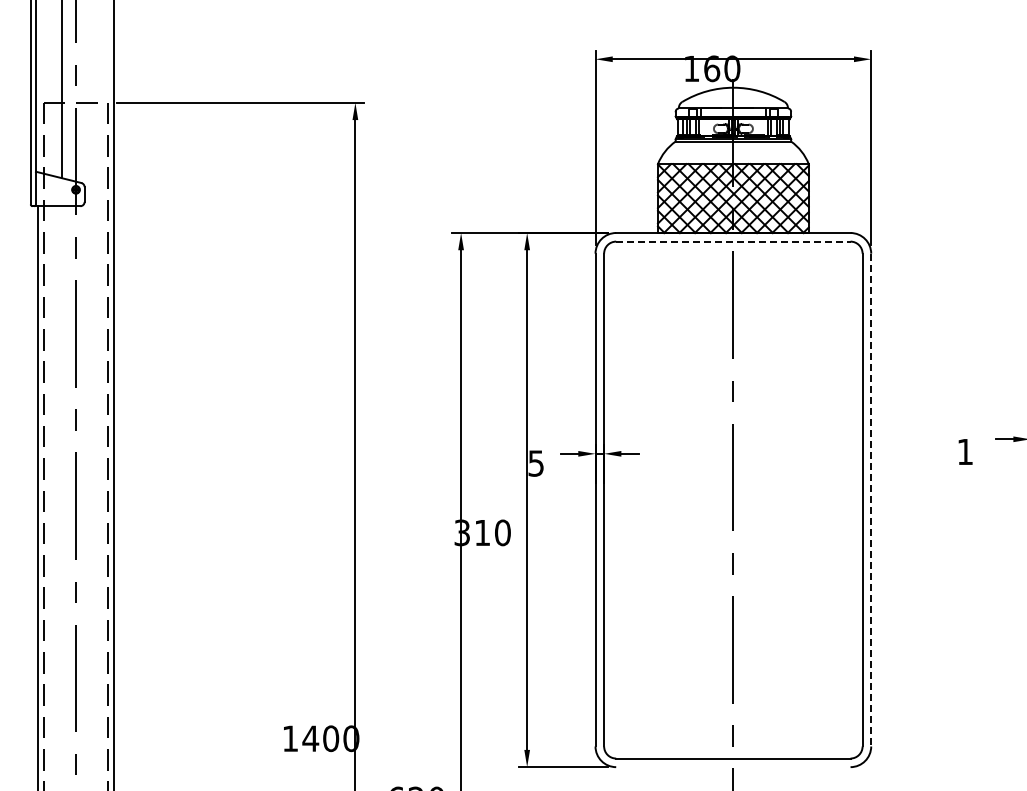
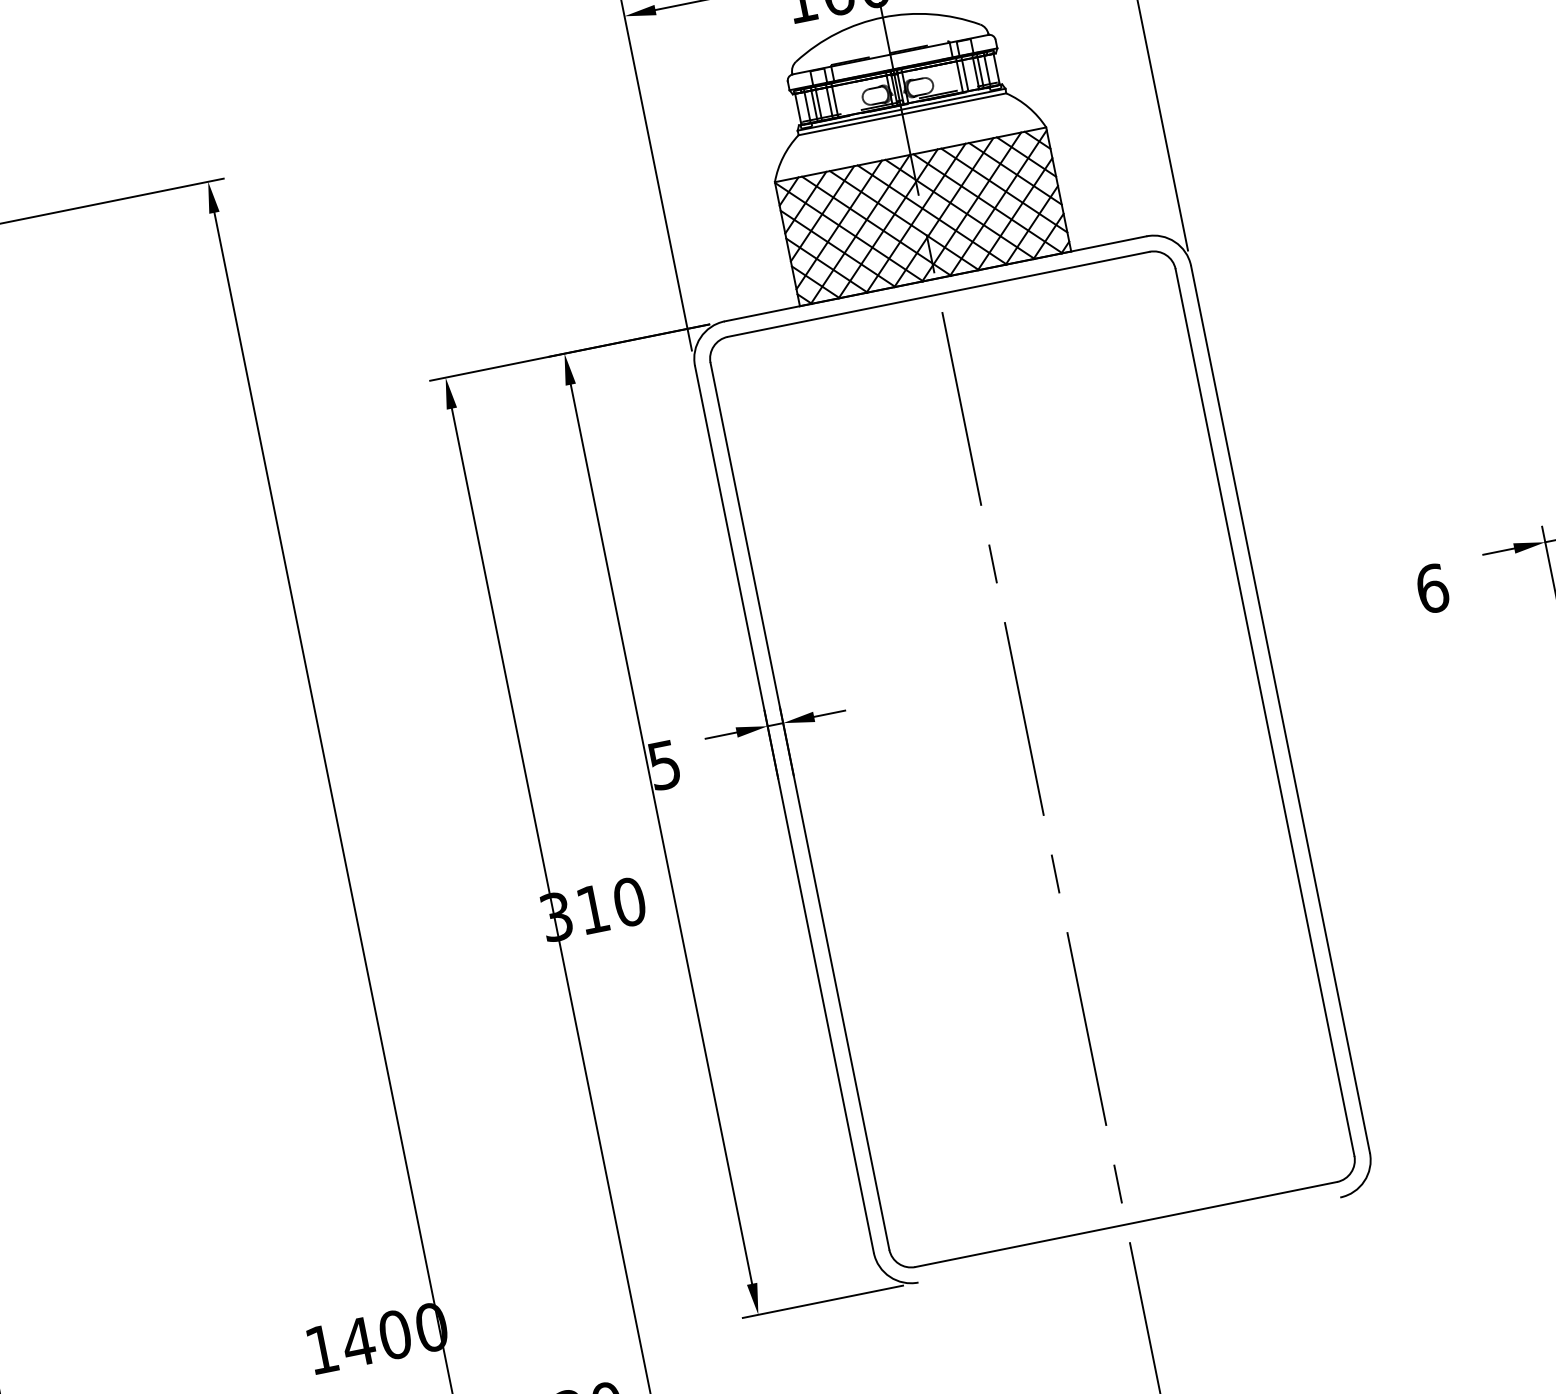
line: (733, 241) -> (938, 294), dashed -> solid
text: (965, 451) -> (1432, 587), 1 -> 6
line: (871, 500) -> (1281, 710), dashed -> solid

